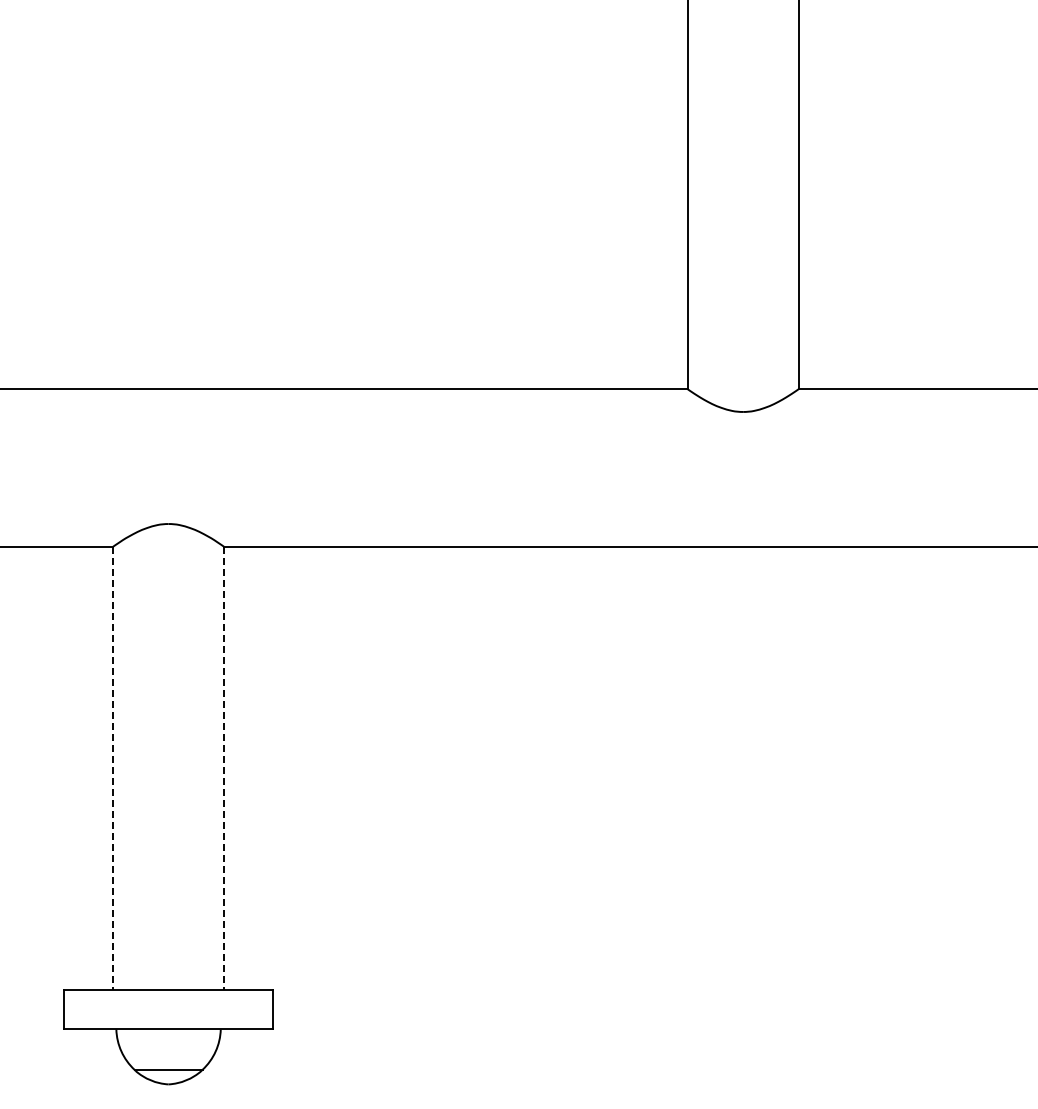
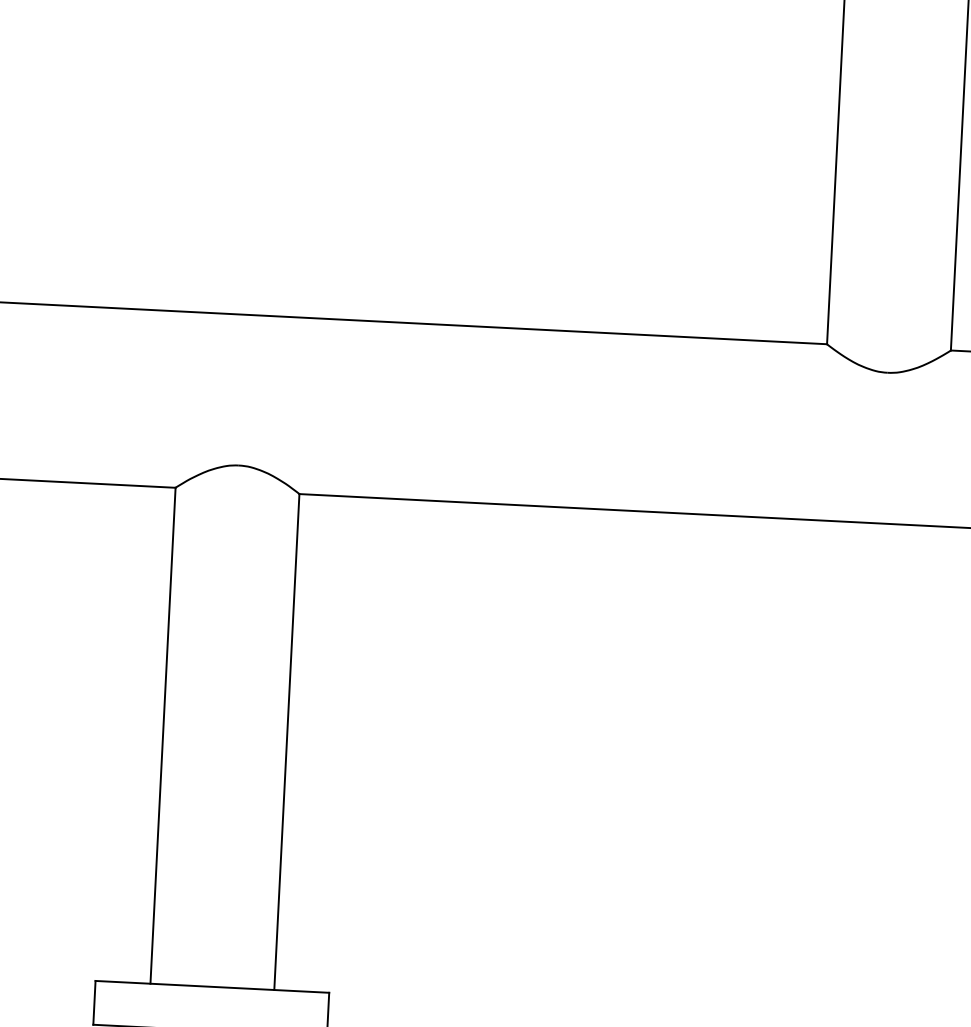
line: (113, 768) -> (163, 735), dashed -> solid
line: (223, 768) -> (286, 742), dashed -> solid

